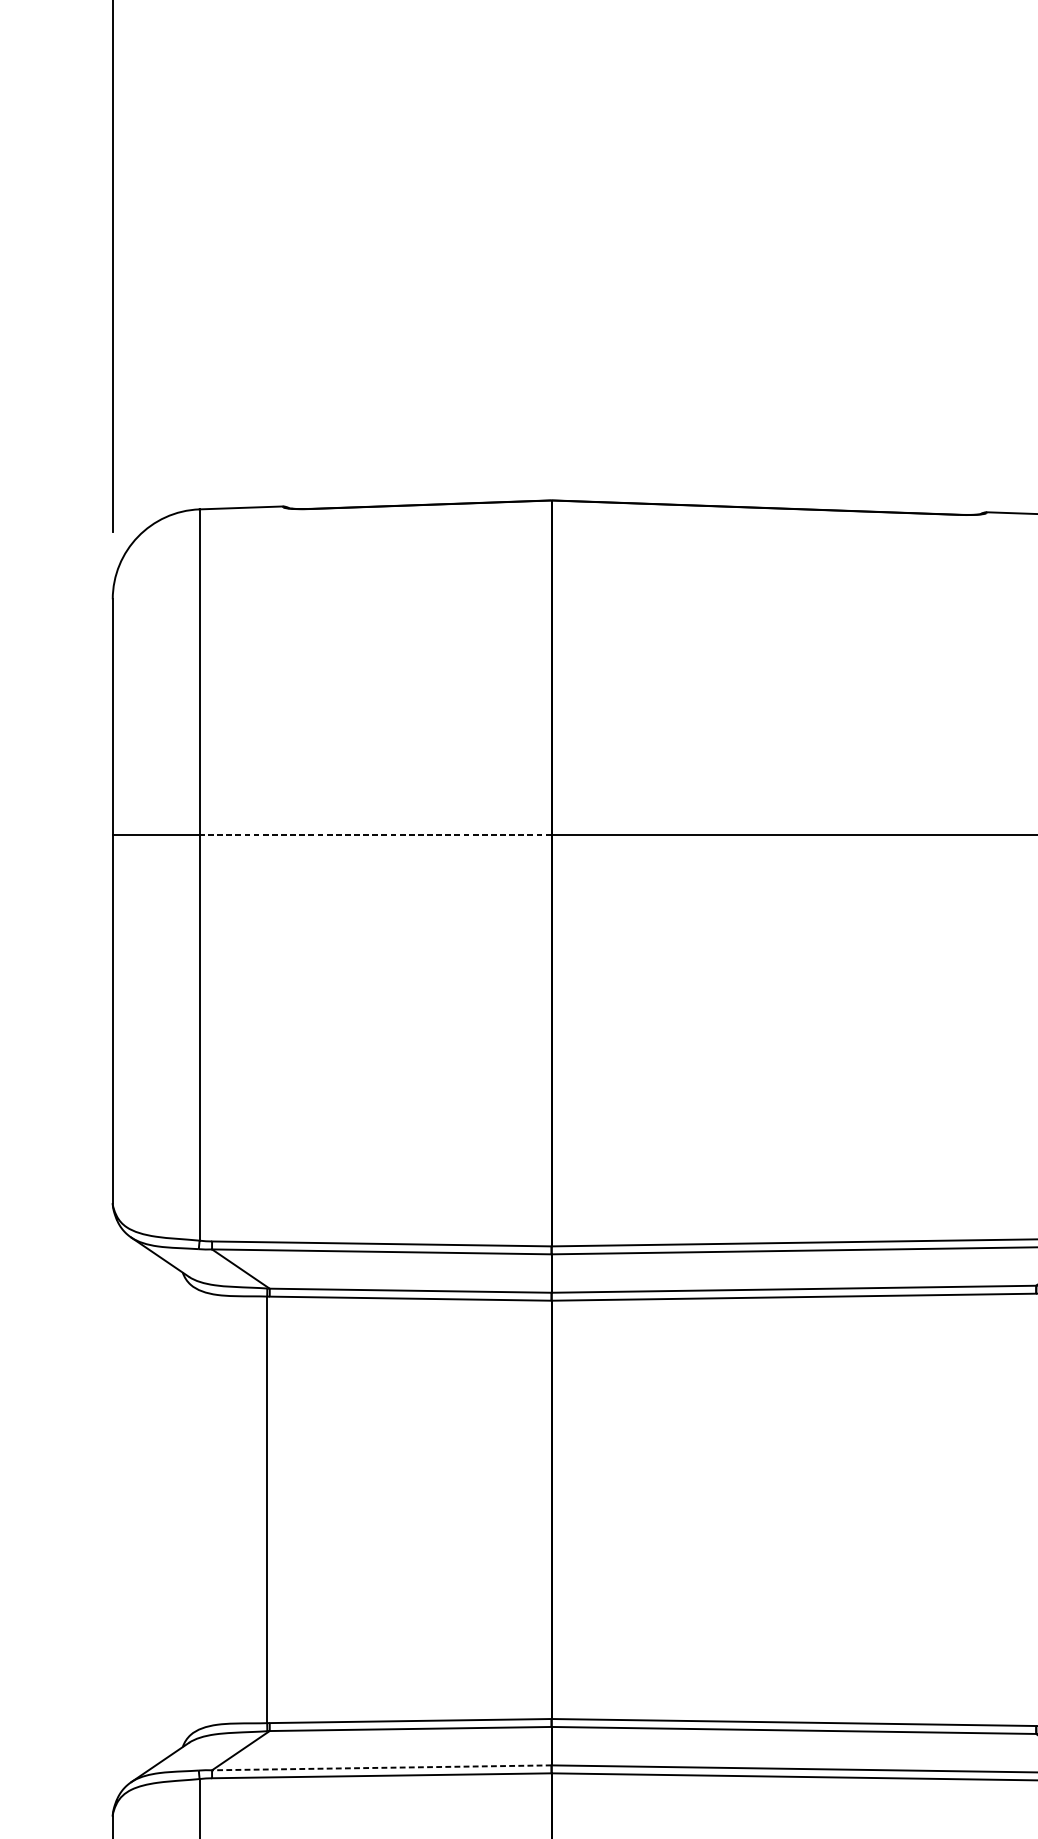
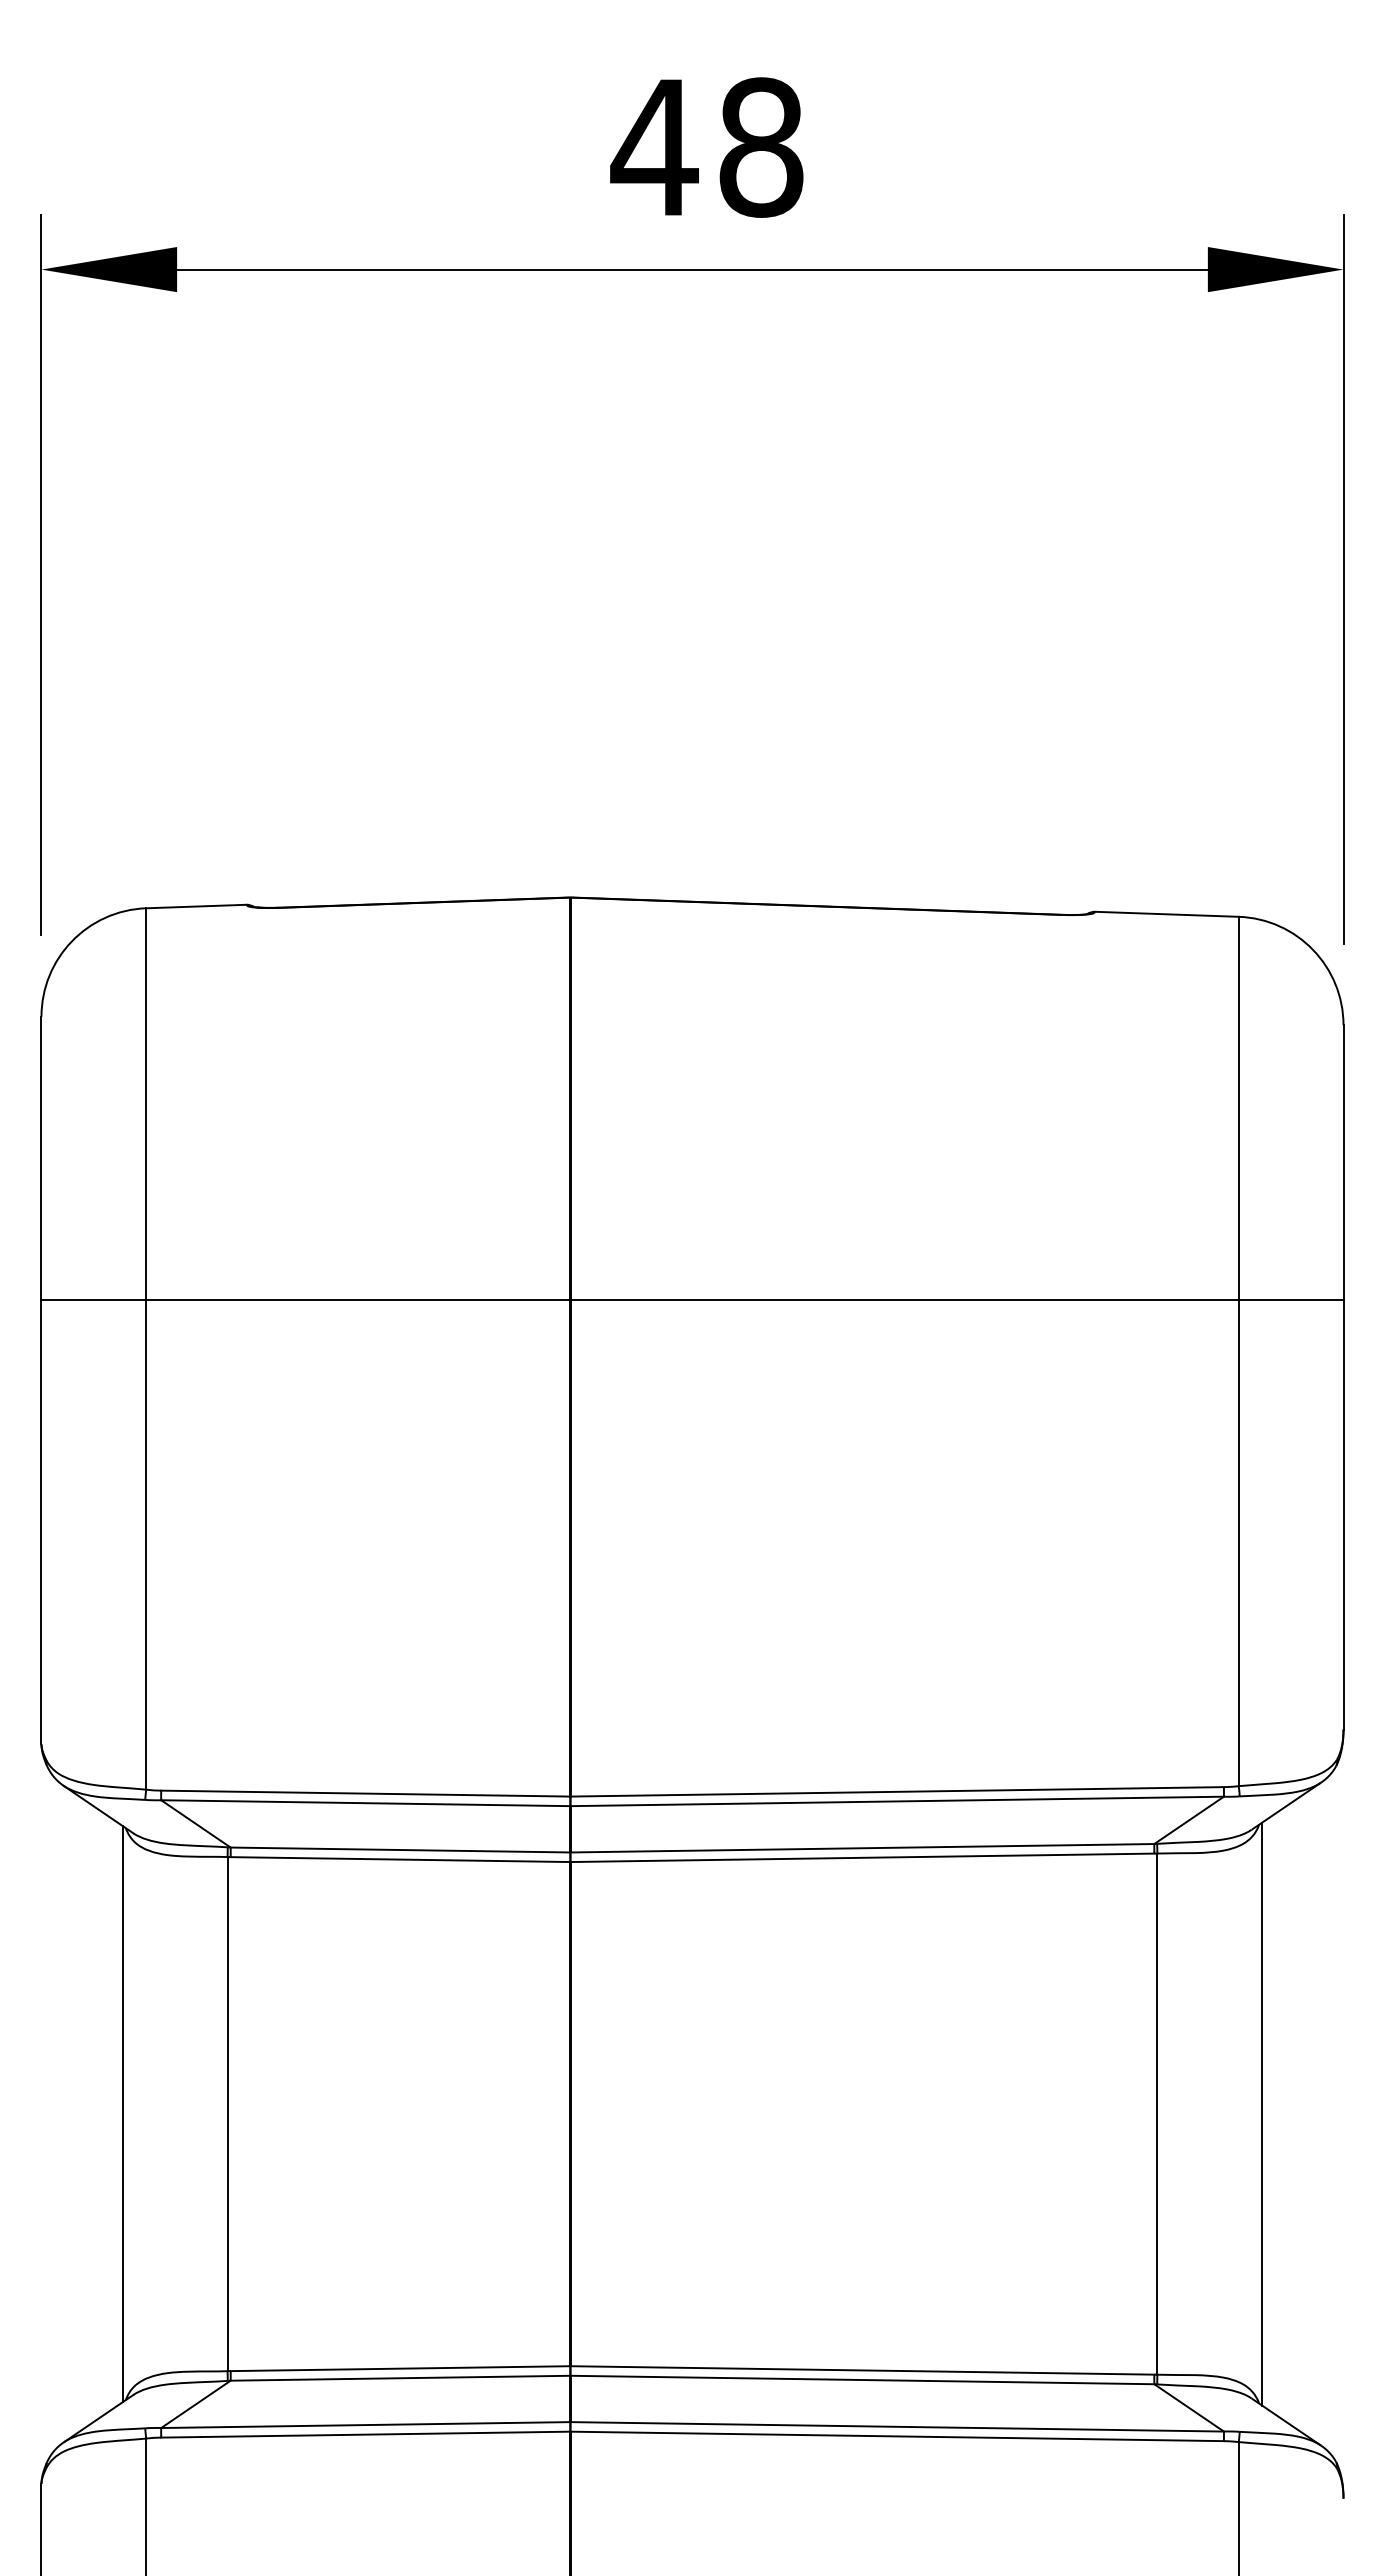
line: (374, 834) -> (357, 1300), dashed -> solid
line: (179, 1510) -> (122, 2114), added
line: (381, 1768) -> (365, 2425), dashed -> solid

